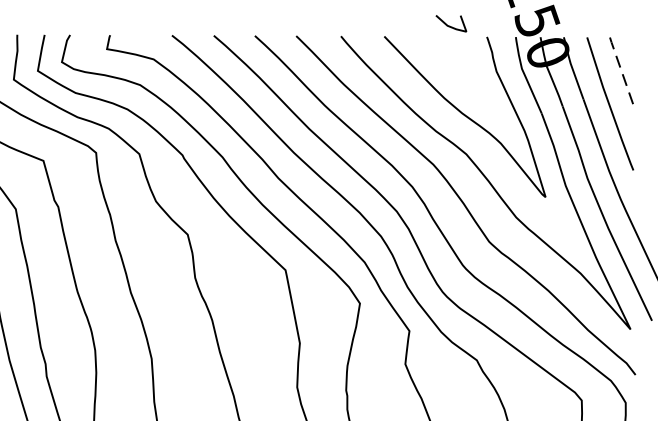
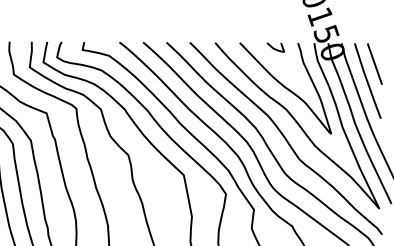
line: (450, 25) -> (275, 48), moved
line: (621, 74) -> (374, 64), dashed -> solid

